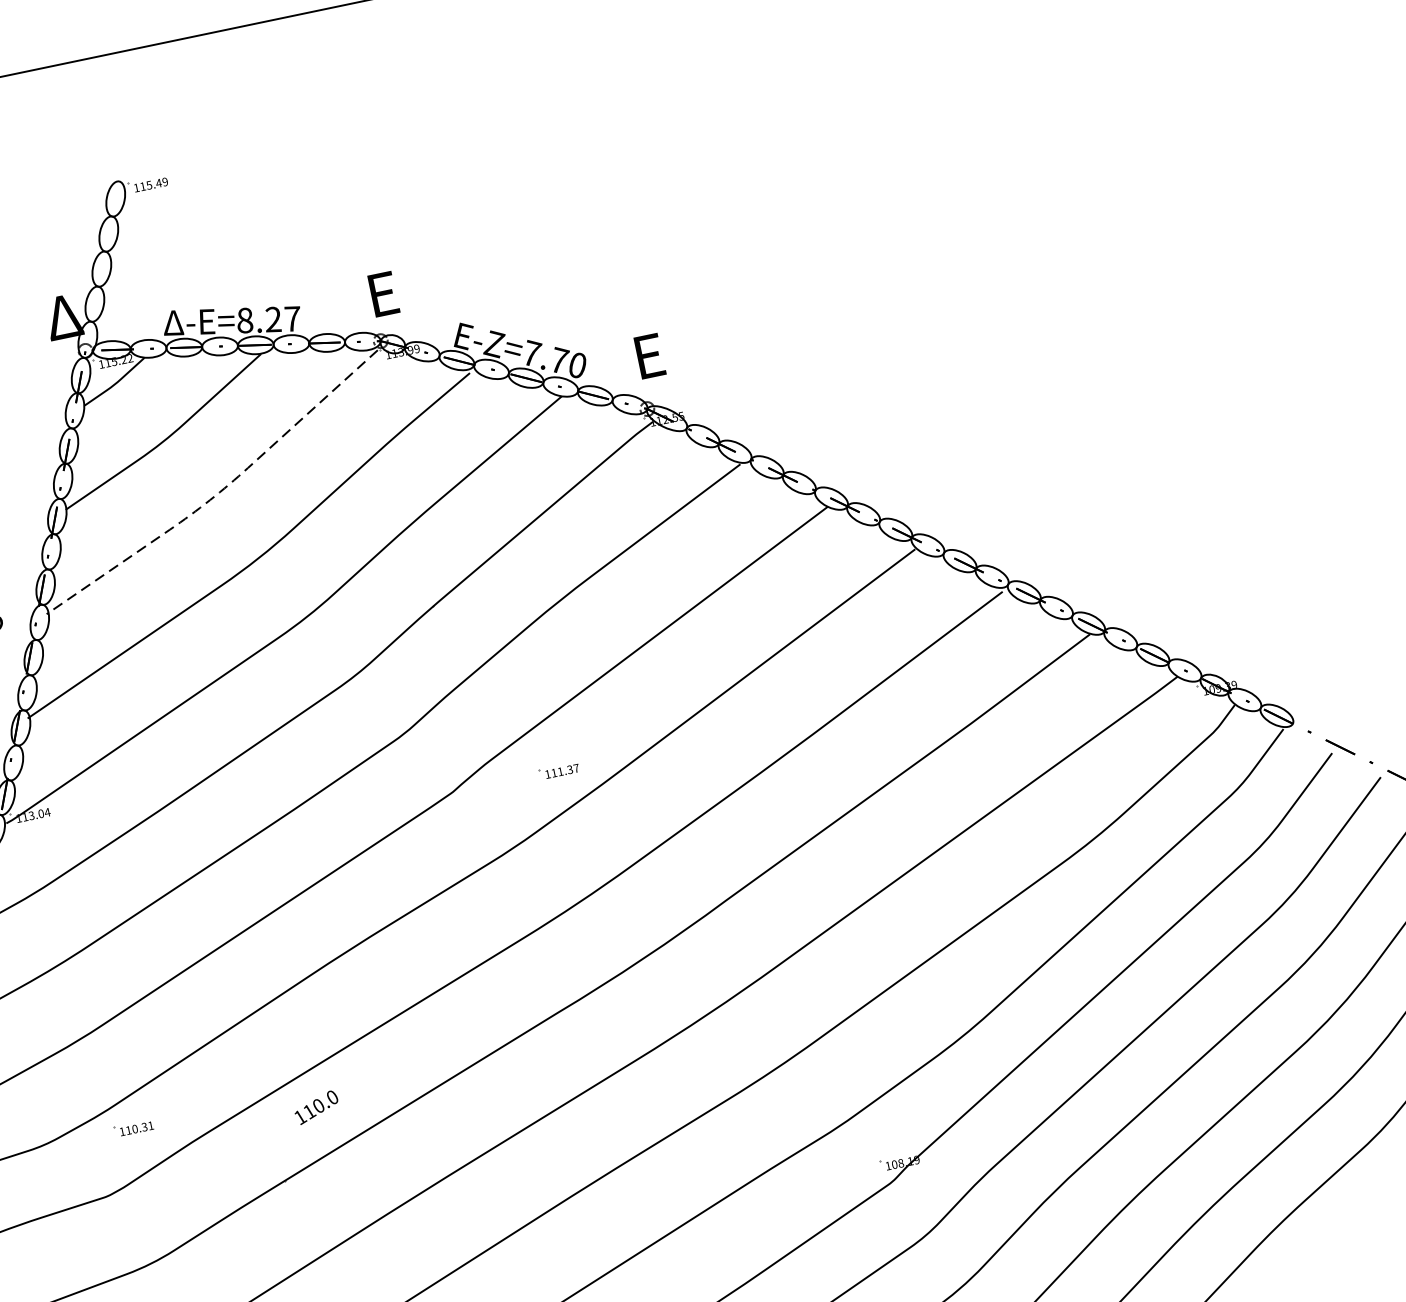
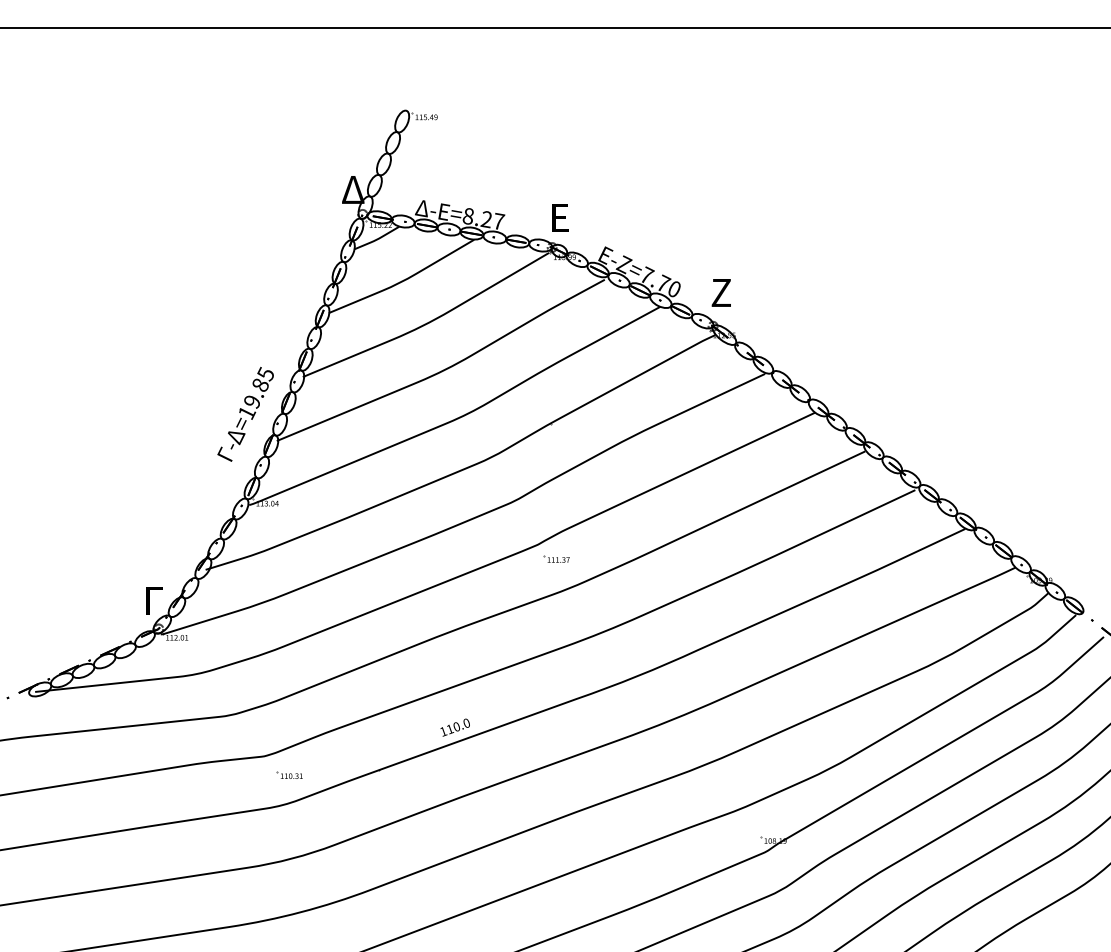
text: (647, 355) -> (720, 292), Ε -> Ζ
line: (218, 492) -> (428, 322), dashed -> solid
part: (558, 769) -> (556, 558), moved
text: (315, 1107) -> (454, 727), moved
part: (132, 1126) -> (289, 774), moved

